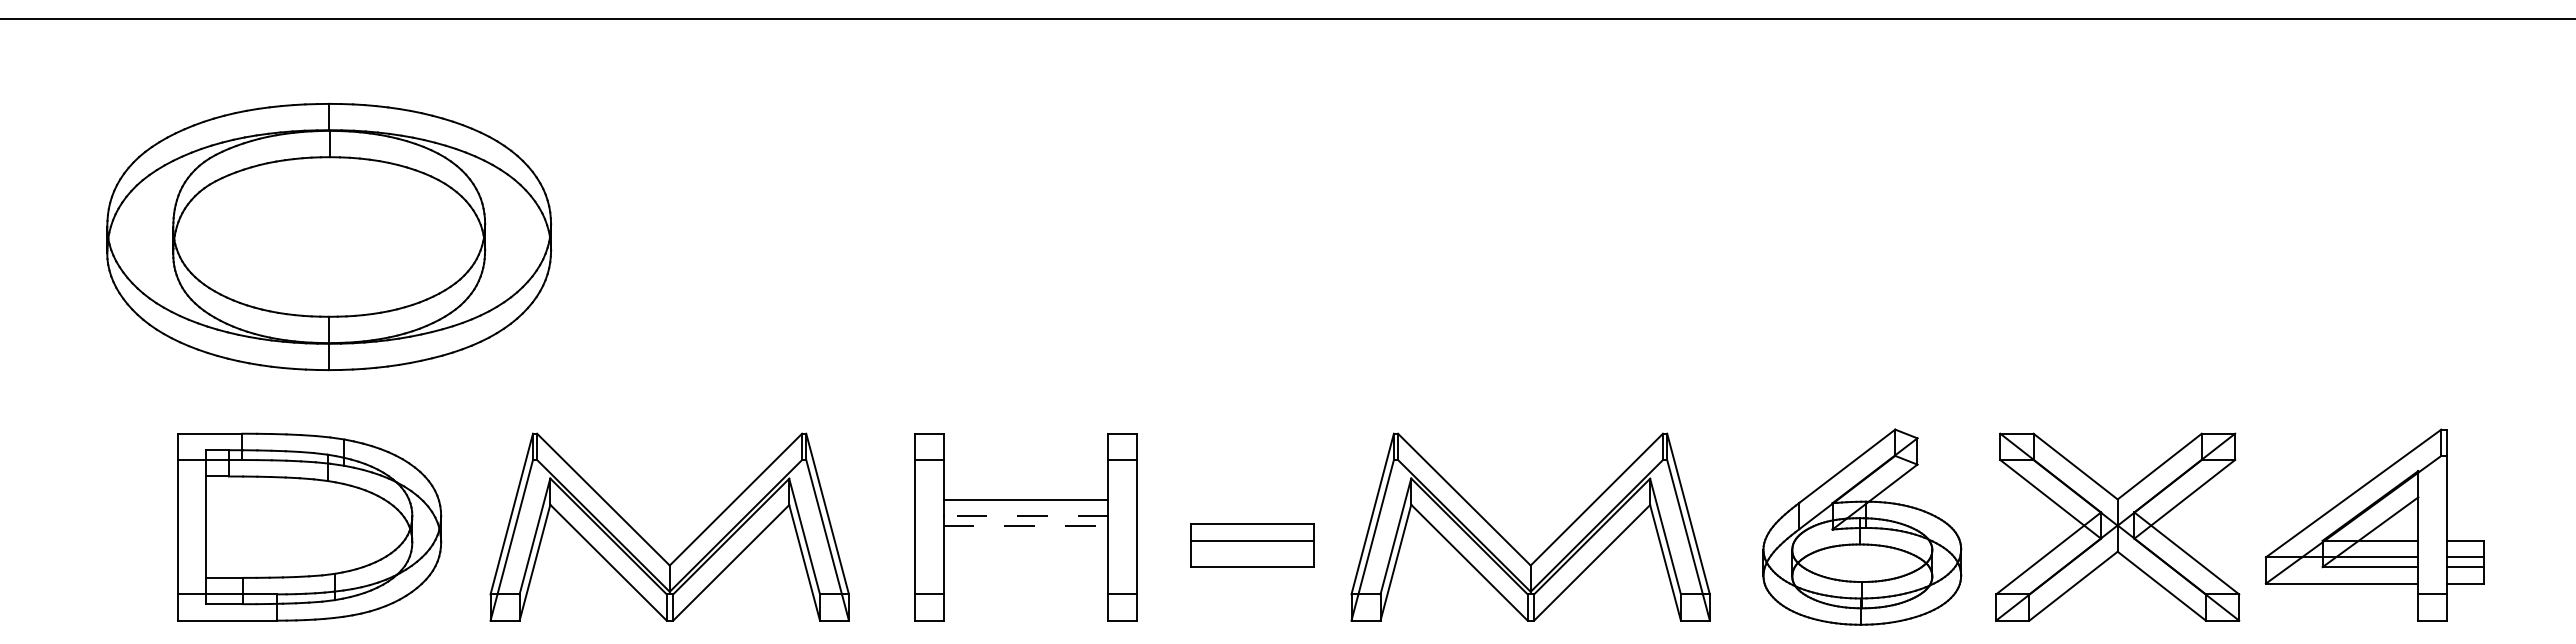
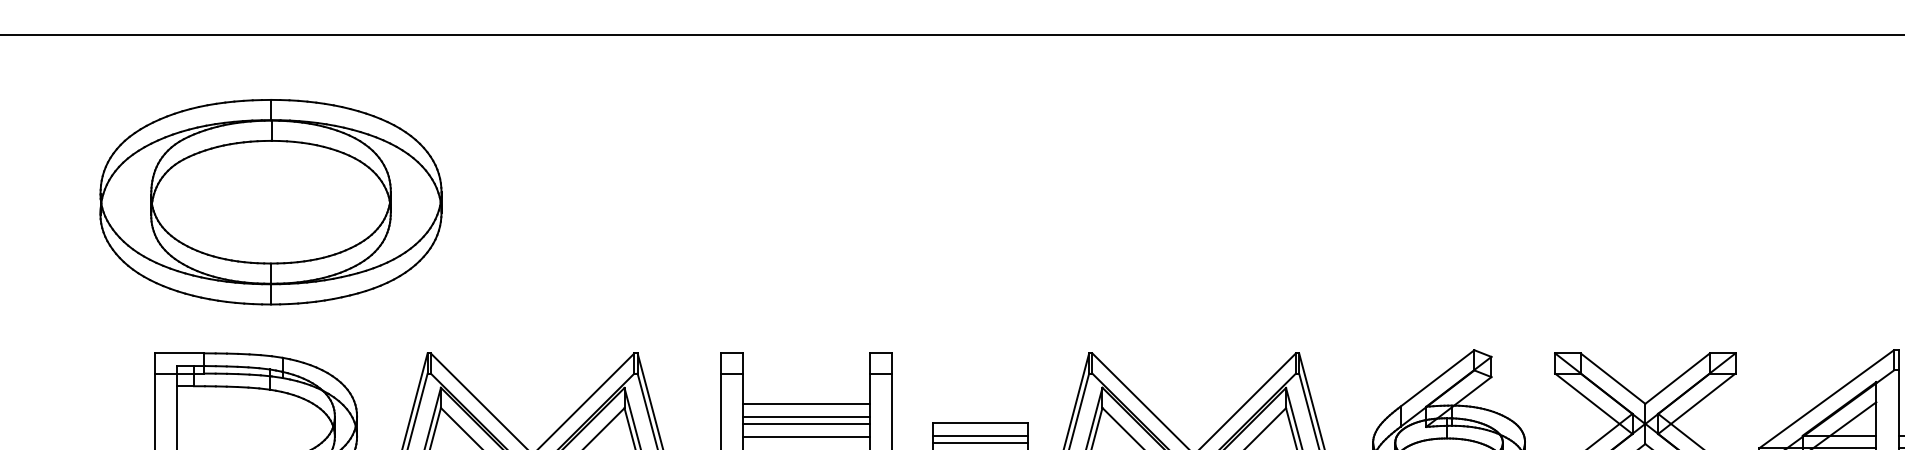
line: (1025, 516) -> (806, 416), dashed -> solid
line: (1026, 525) -> (806, 423), dashed -> solid
line: (1025, 542) -> (806, 436), added
line: (1252, 550) -> (980, 443), added

